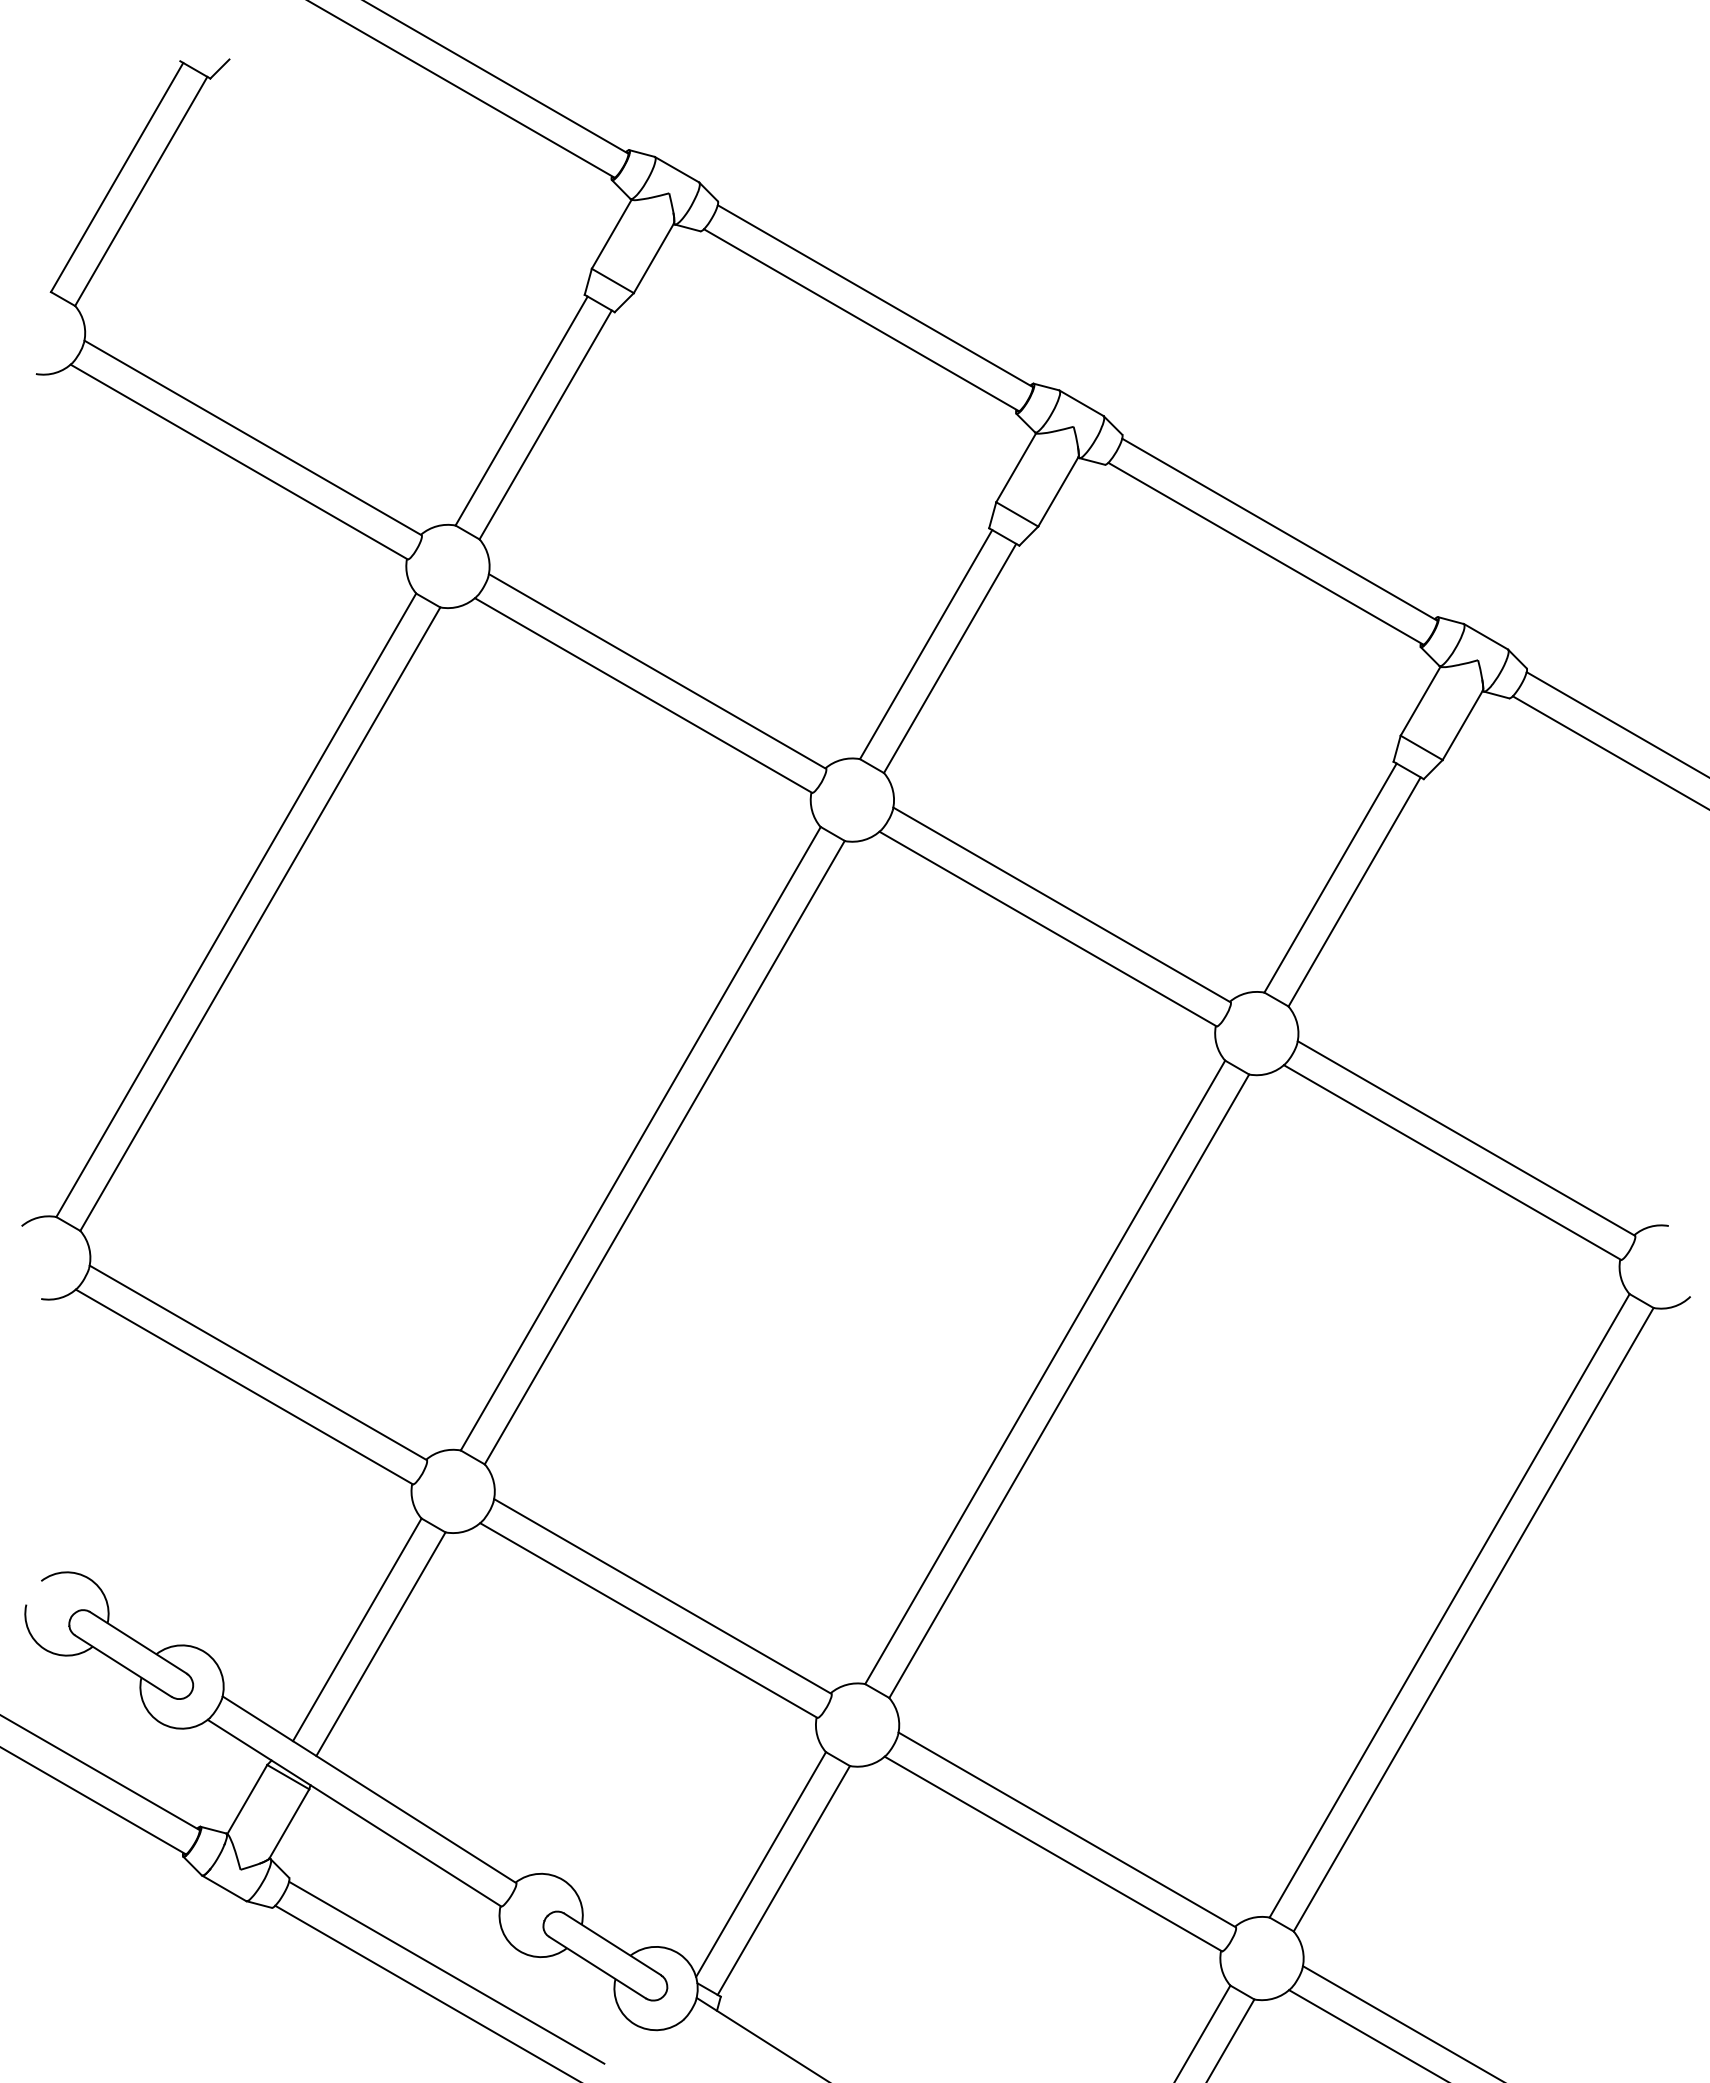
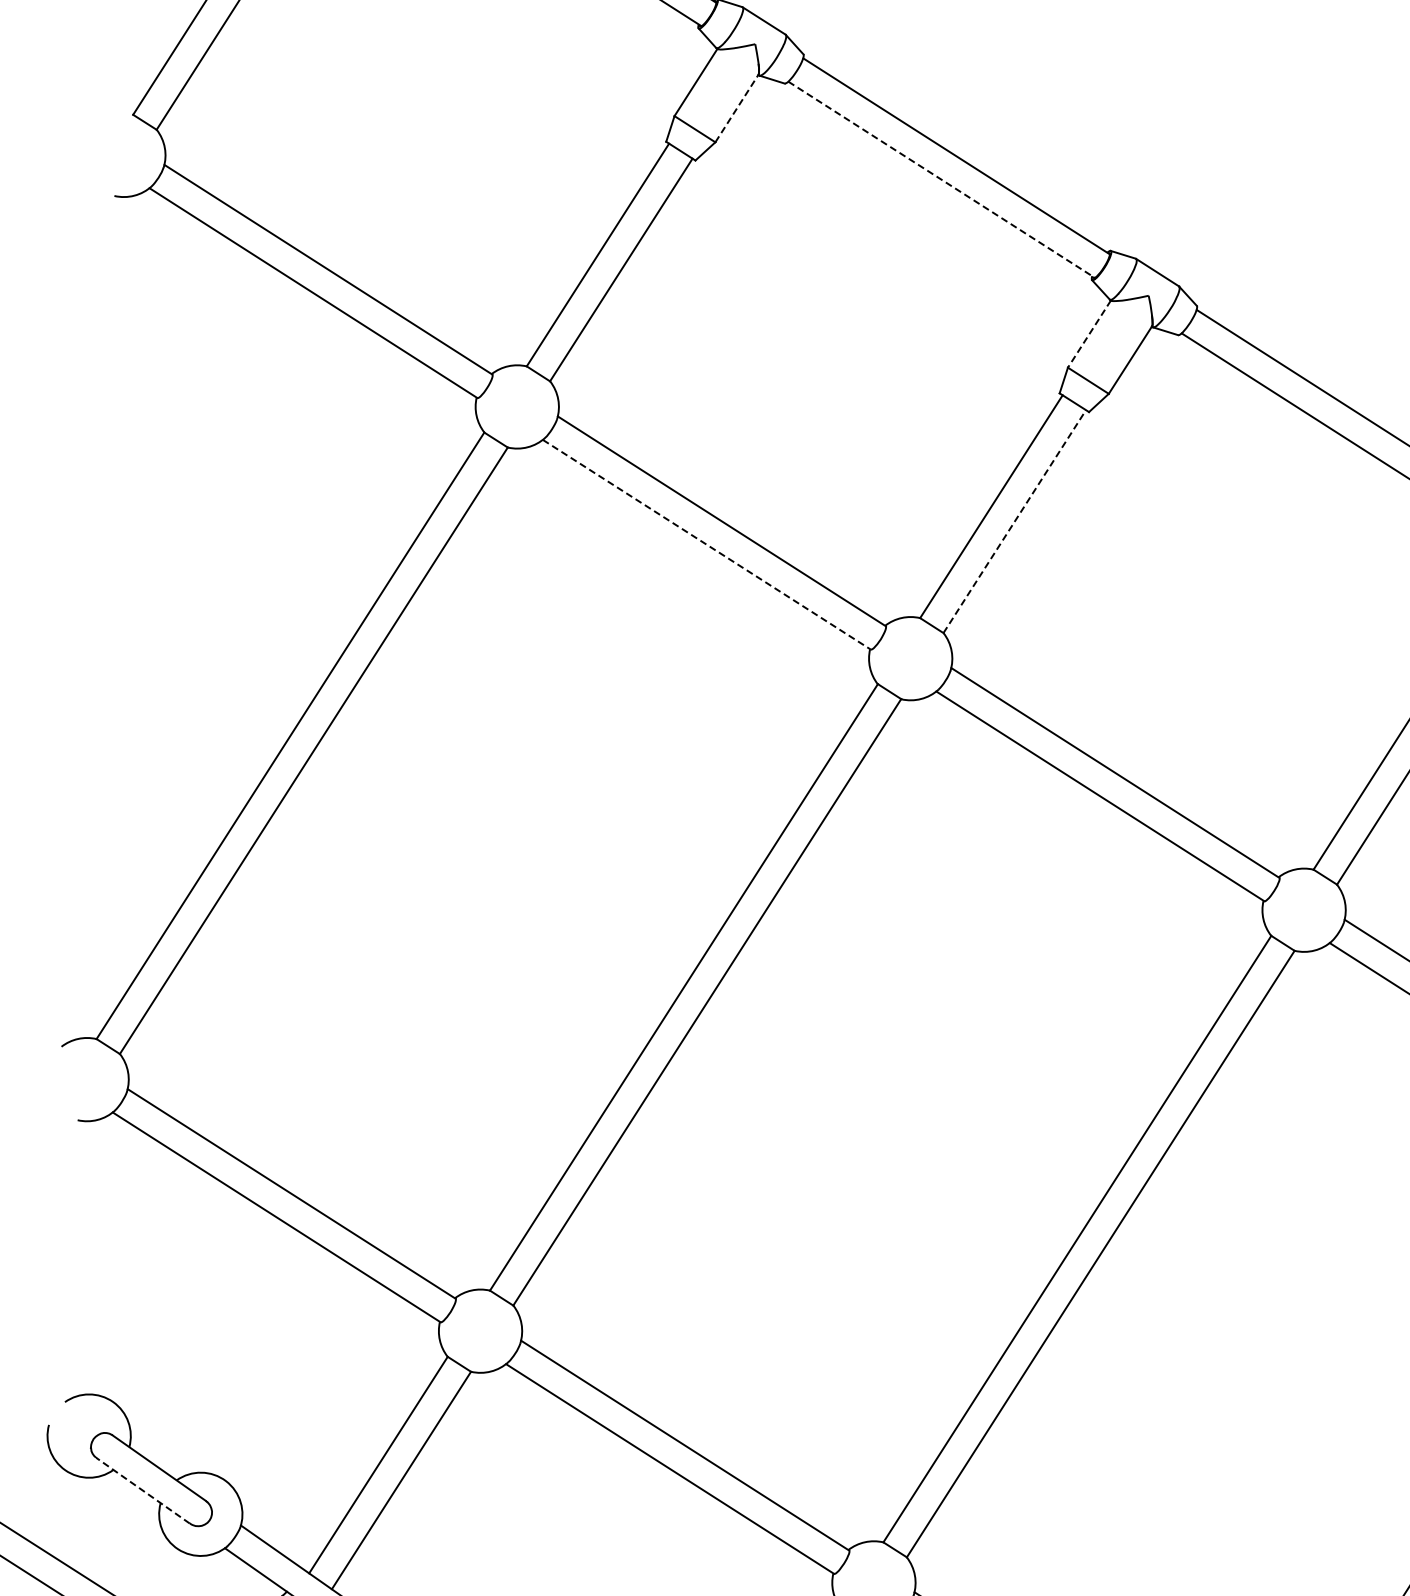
line: (654, 257) -> (737, 107), solid -> dashed
line: (862, 320) -> (942, 180), solid -> dashed
line: (1016, 467) -> (1089, 333), solid -> dashed
line: (950, 658) -> (1015, 521), solid -> dashed
line: (643, 695) -> (706, 544), solid -> dashed
line: (122, 1665) -> (142, 1490), solid -> dashed

